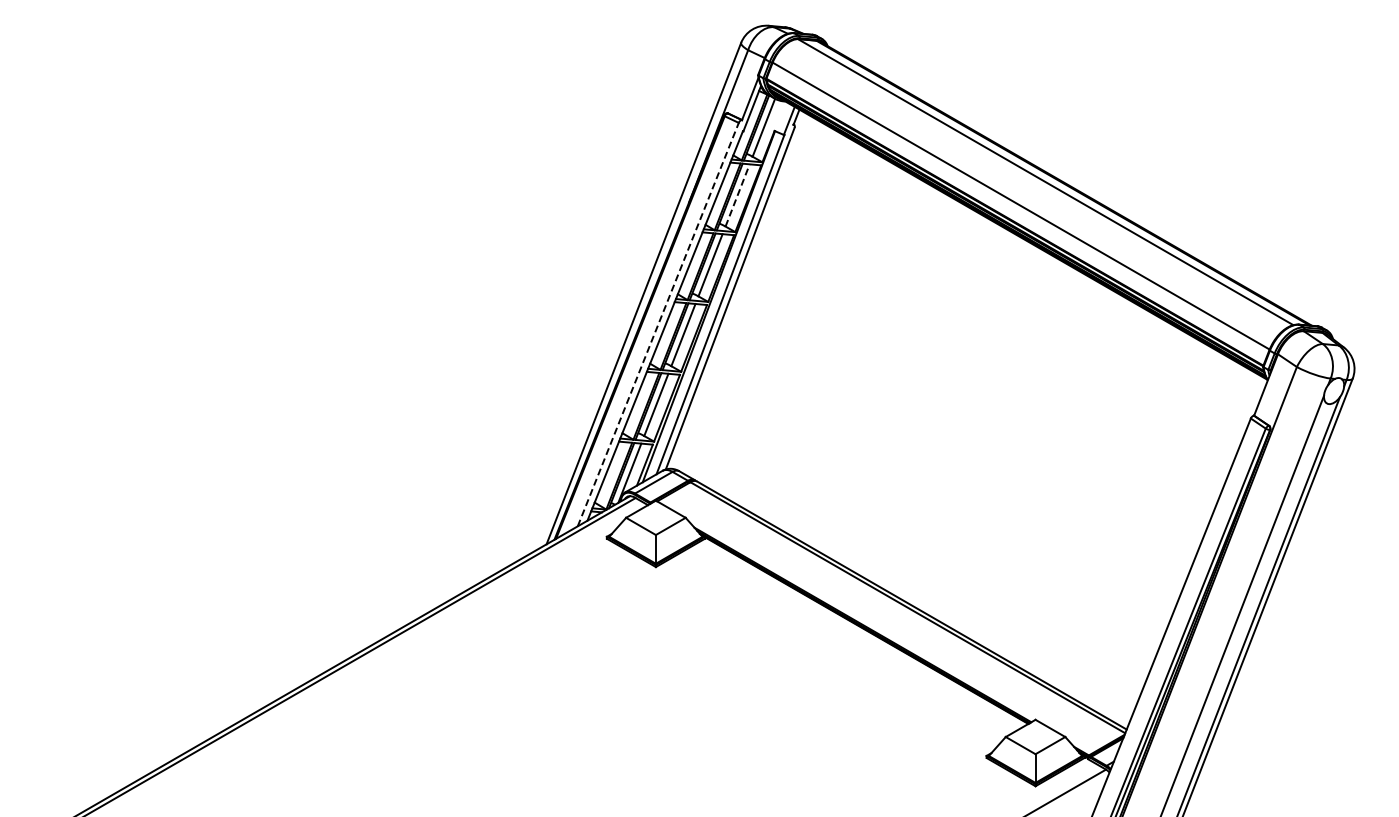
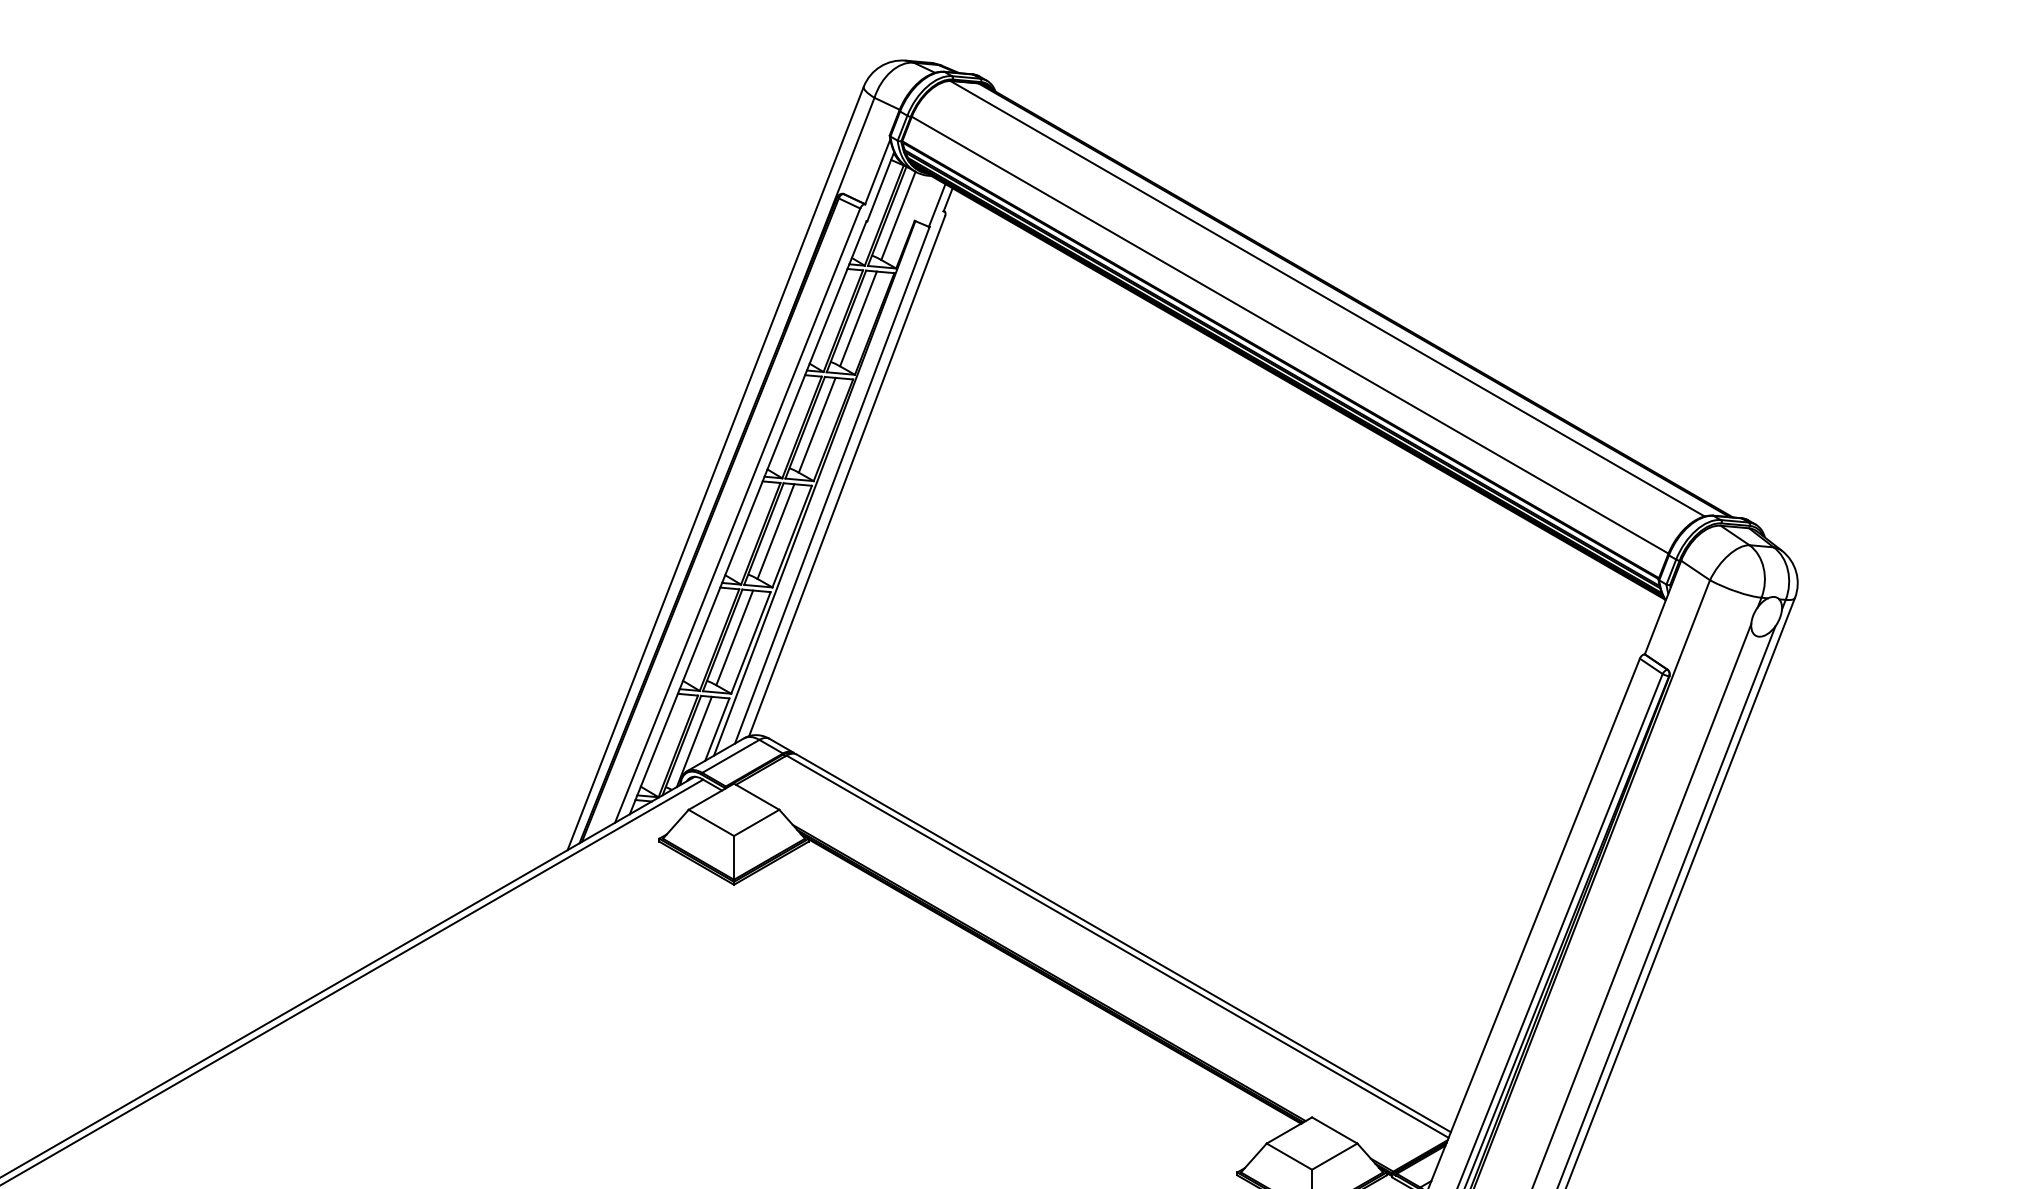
line: (737, 194) -> (858, 317), dashed -> solid
line: (658, 324) -> (737, 515), dashed -> solid

